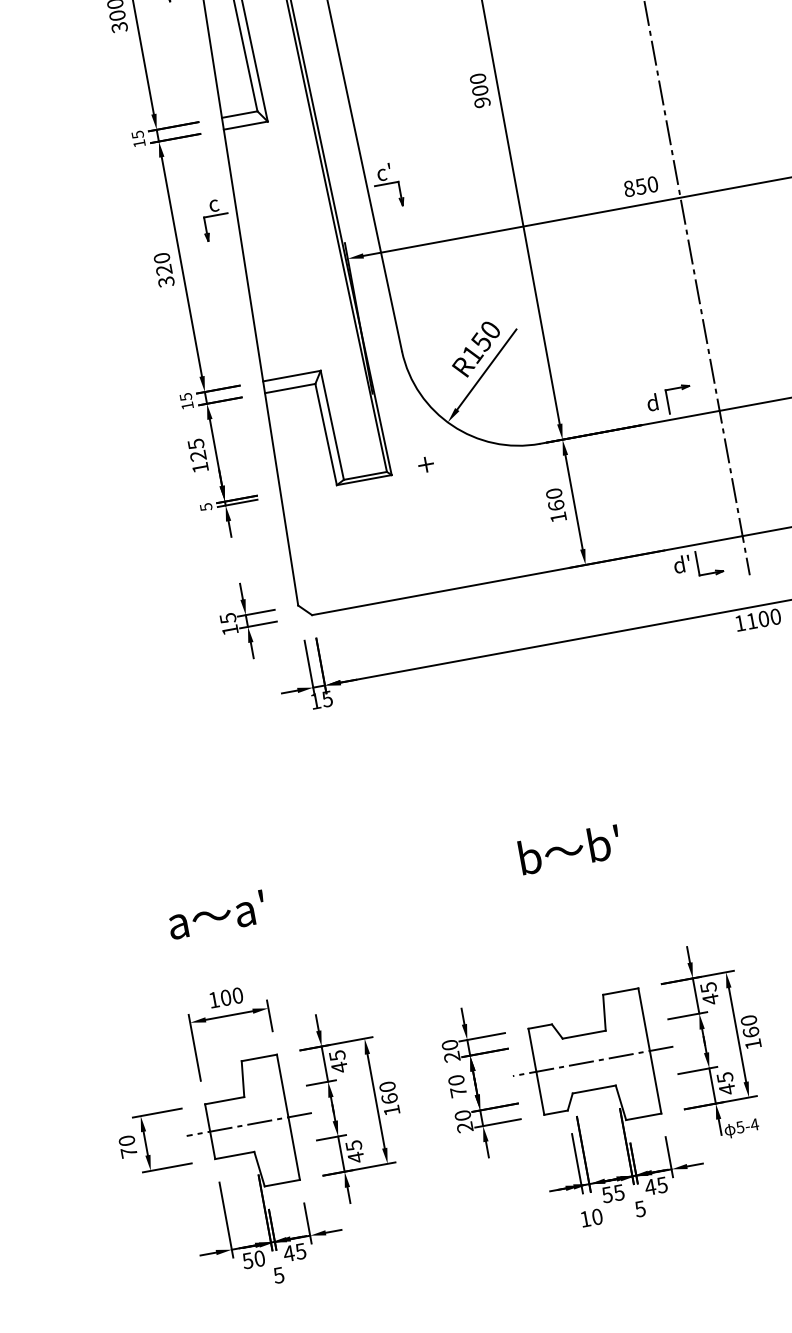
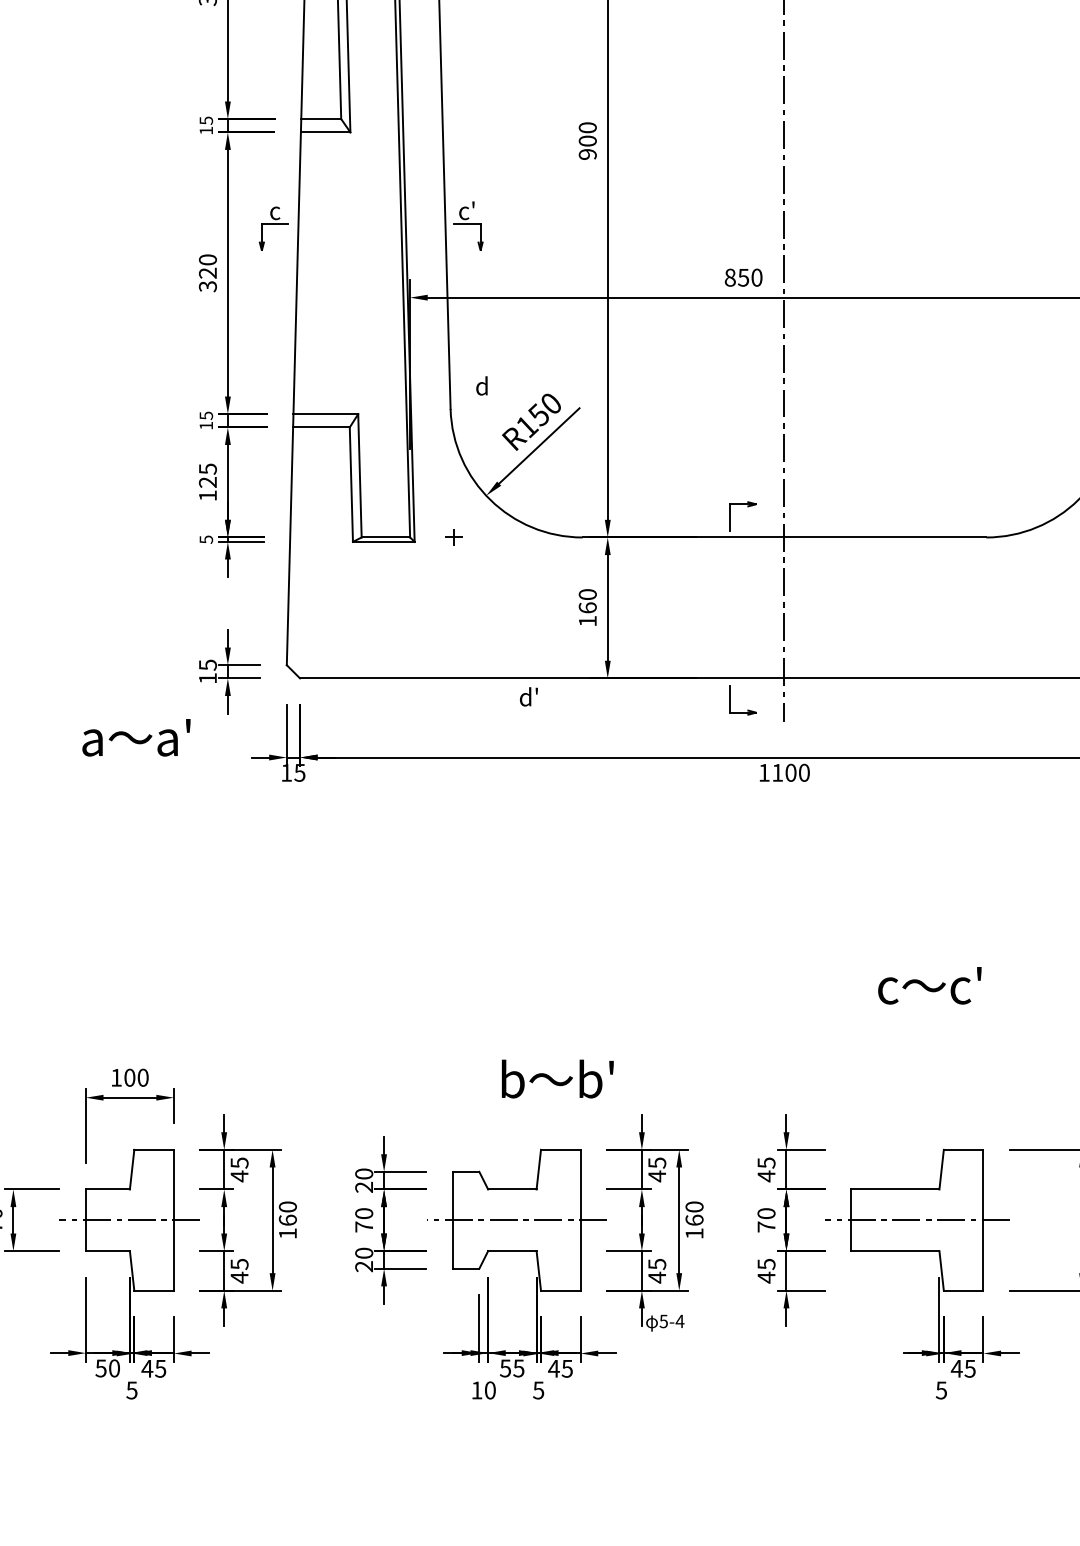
text: (651, 402) -> (481, 385), moved
text: (681, 563) -> (528, 696), moved
text: (569, 849) -> (557, 1078), moved
text: (216, 914) -> (136, 737), moved

